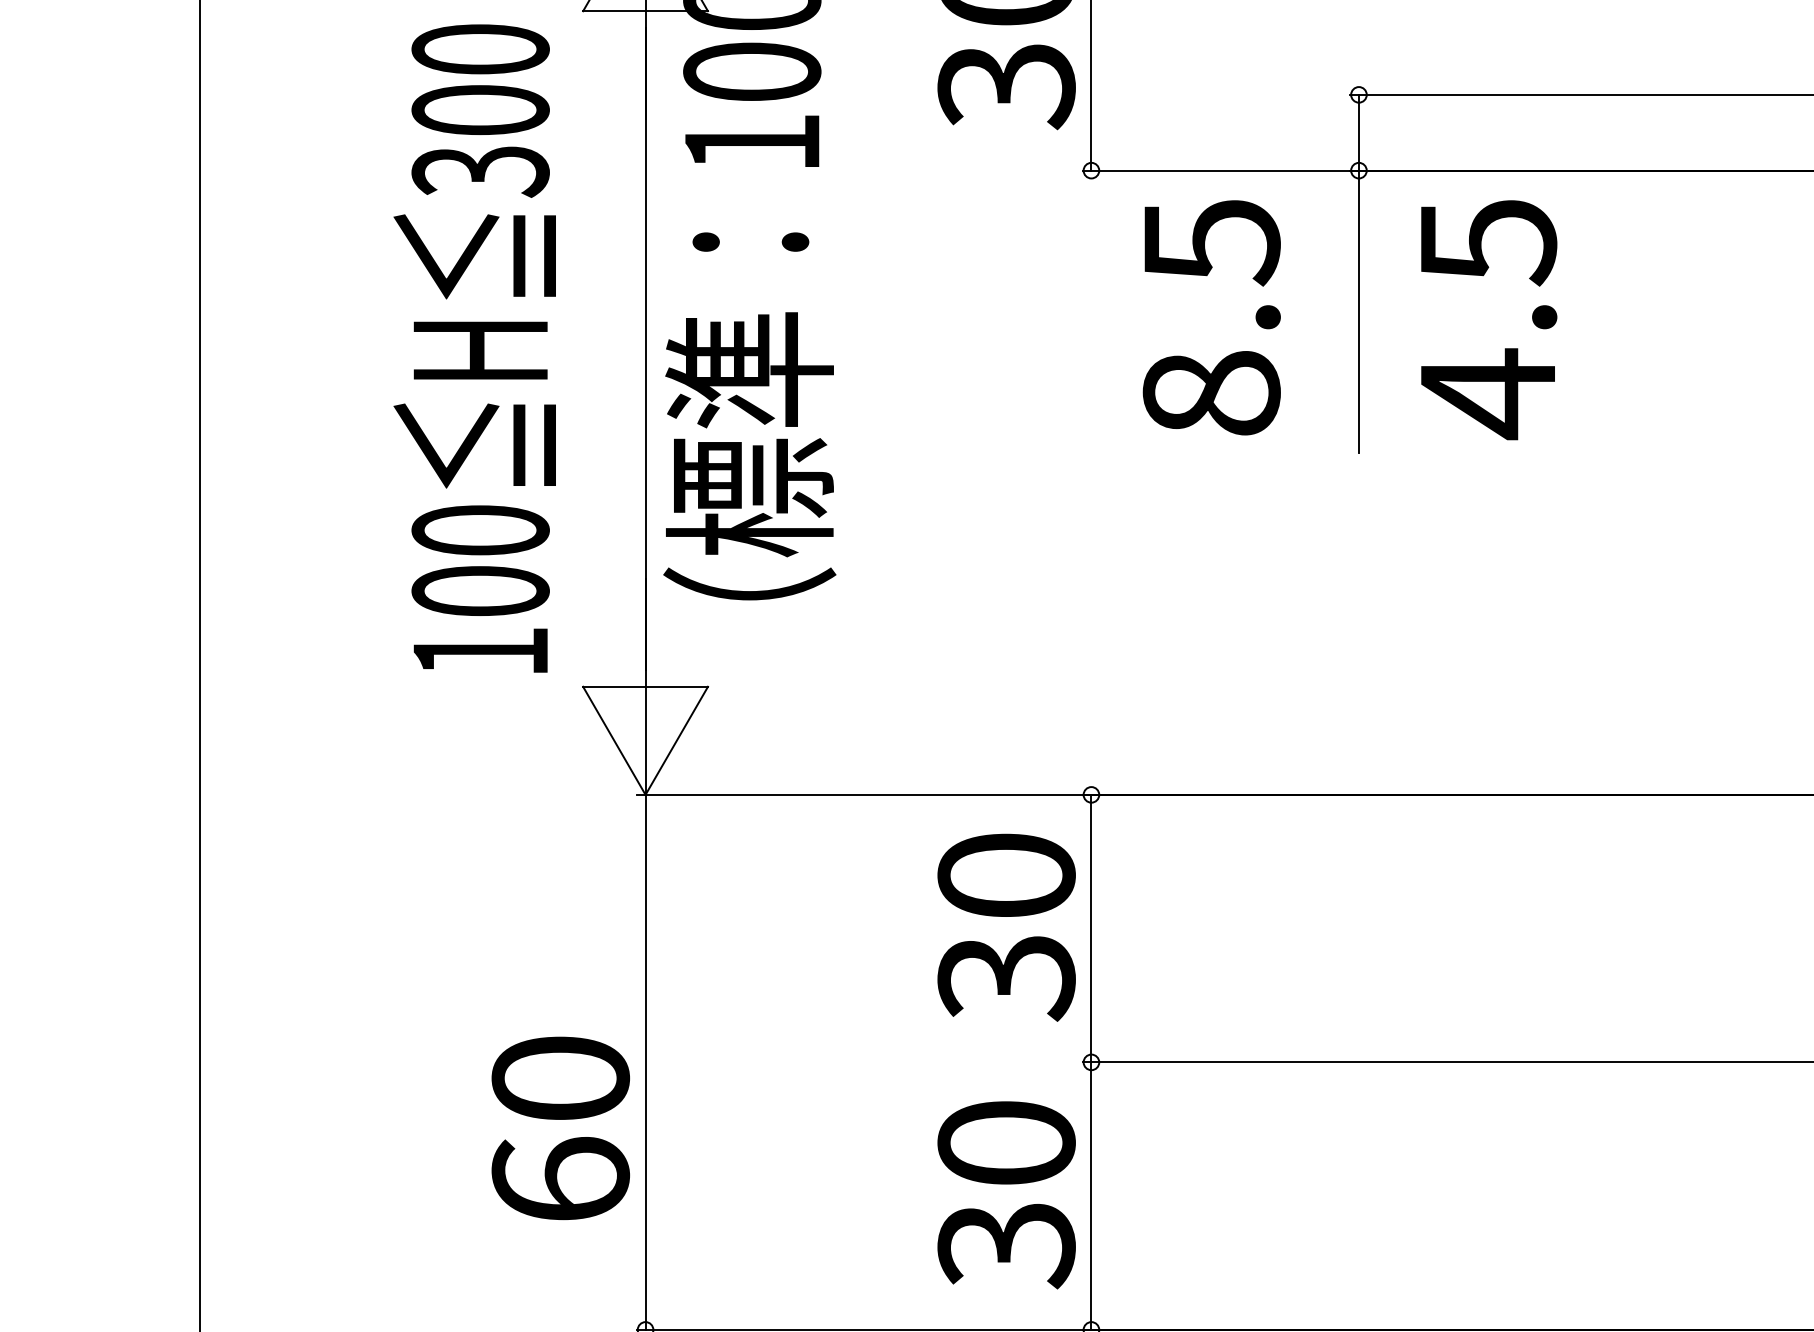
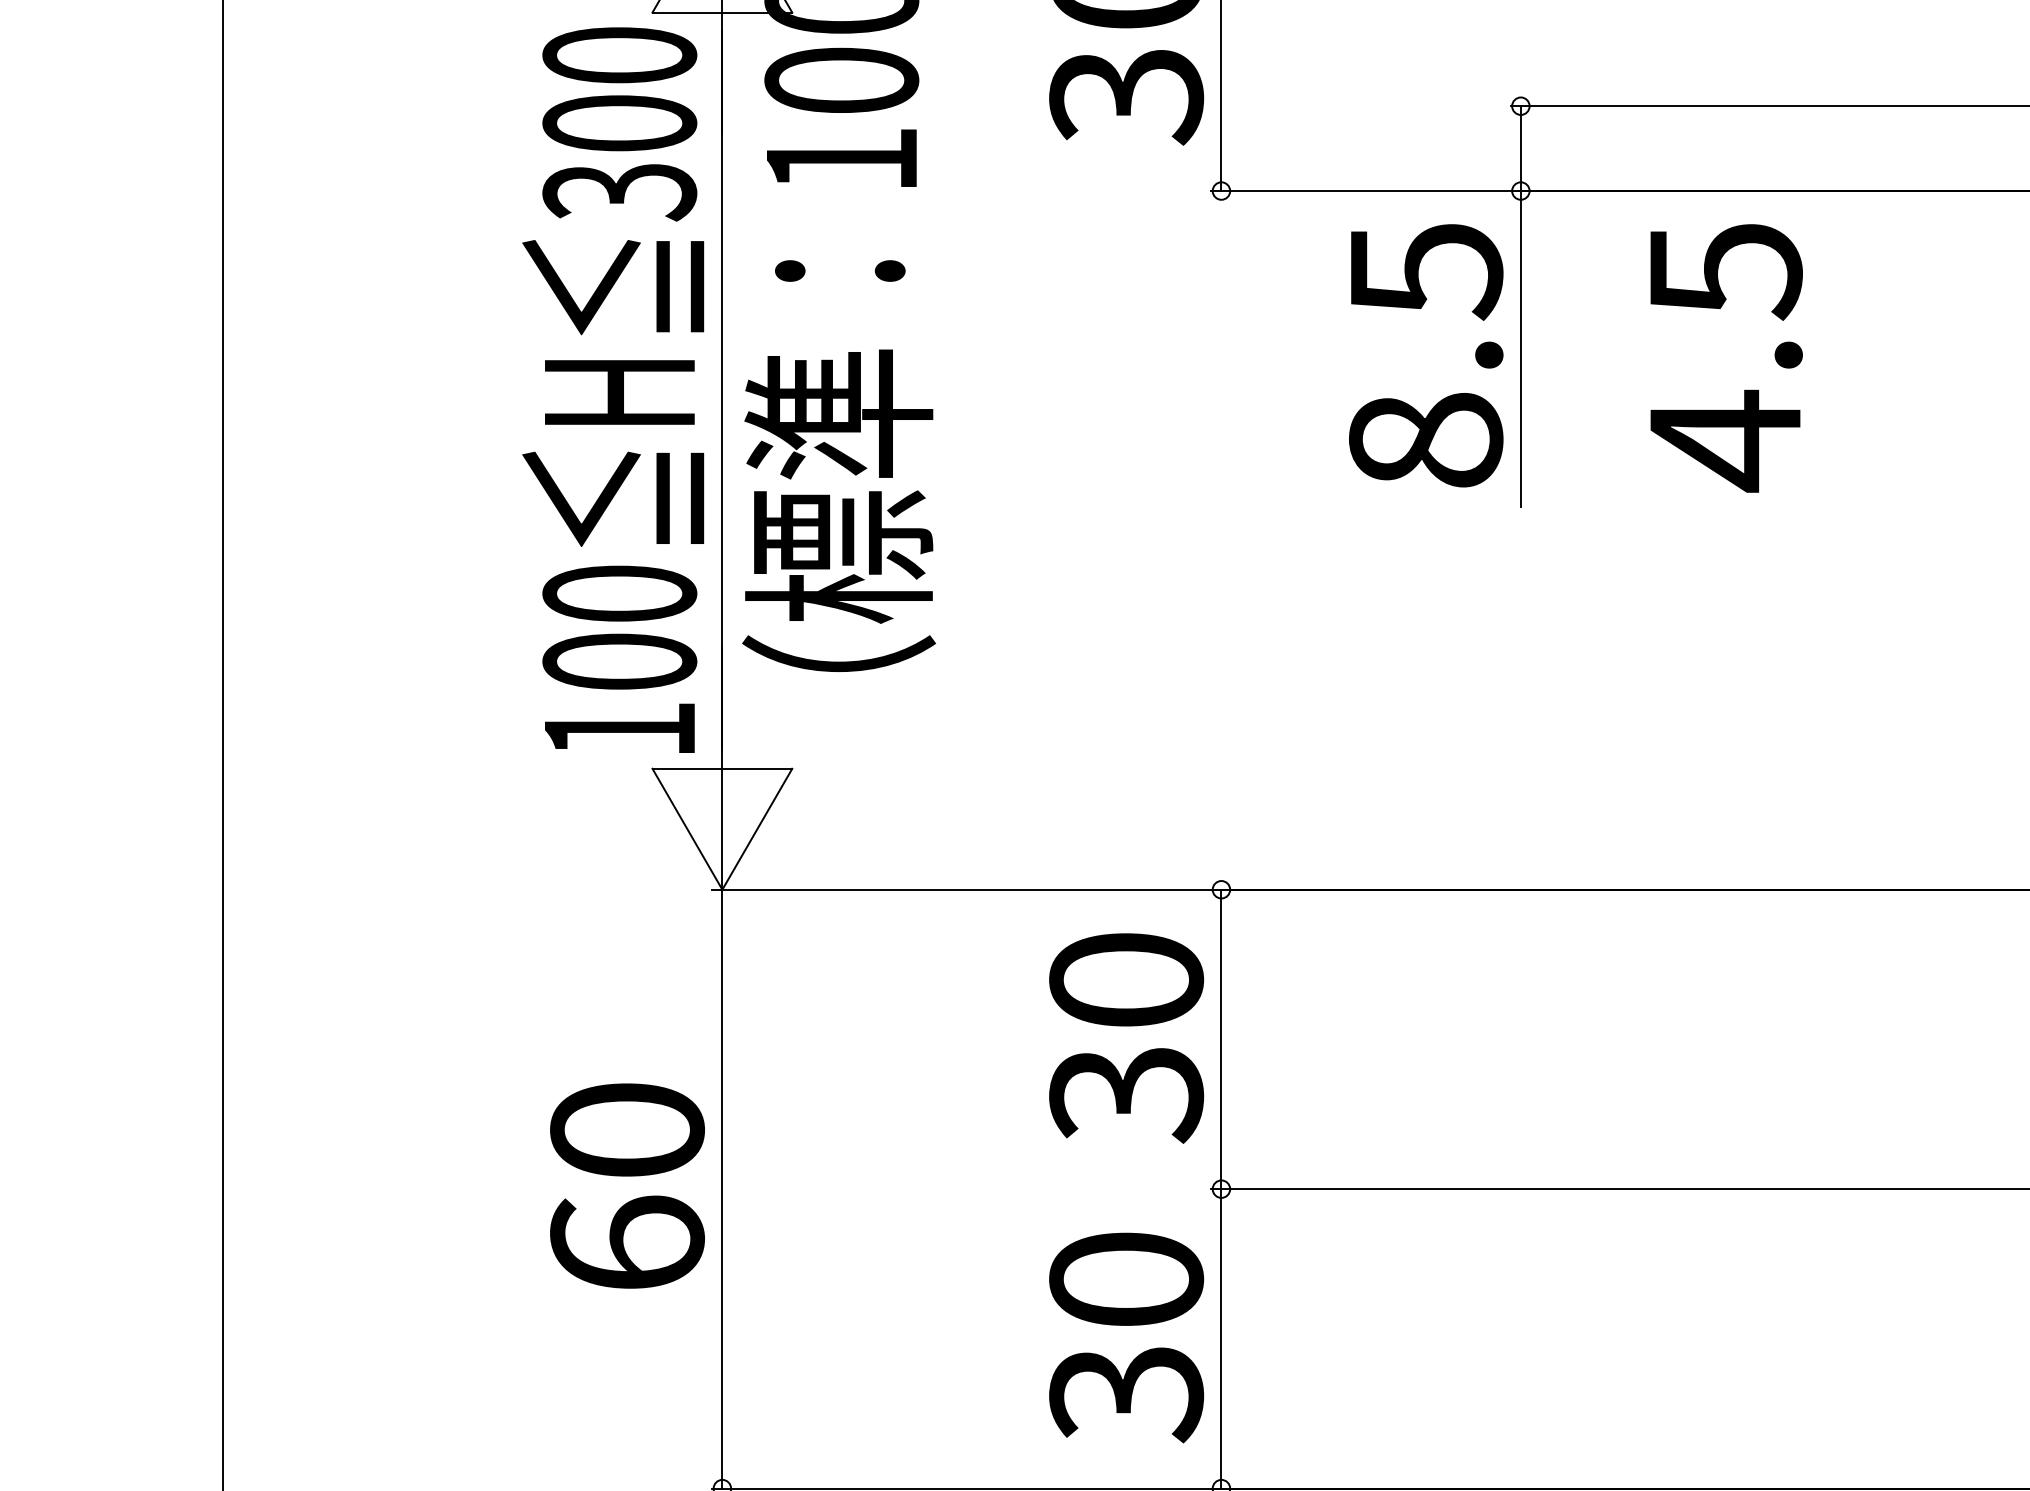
text: (1212, 317) -> (1426, 355), moved
text: (1489, 320) -> (1726, 358), moved
text: (475, 347) -> (613, 389), moved
text: (560, 1127) -> (627, 1185), moved

